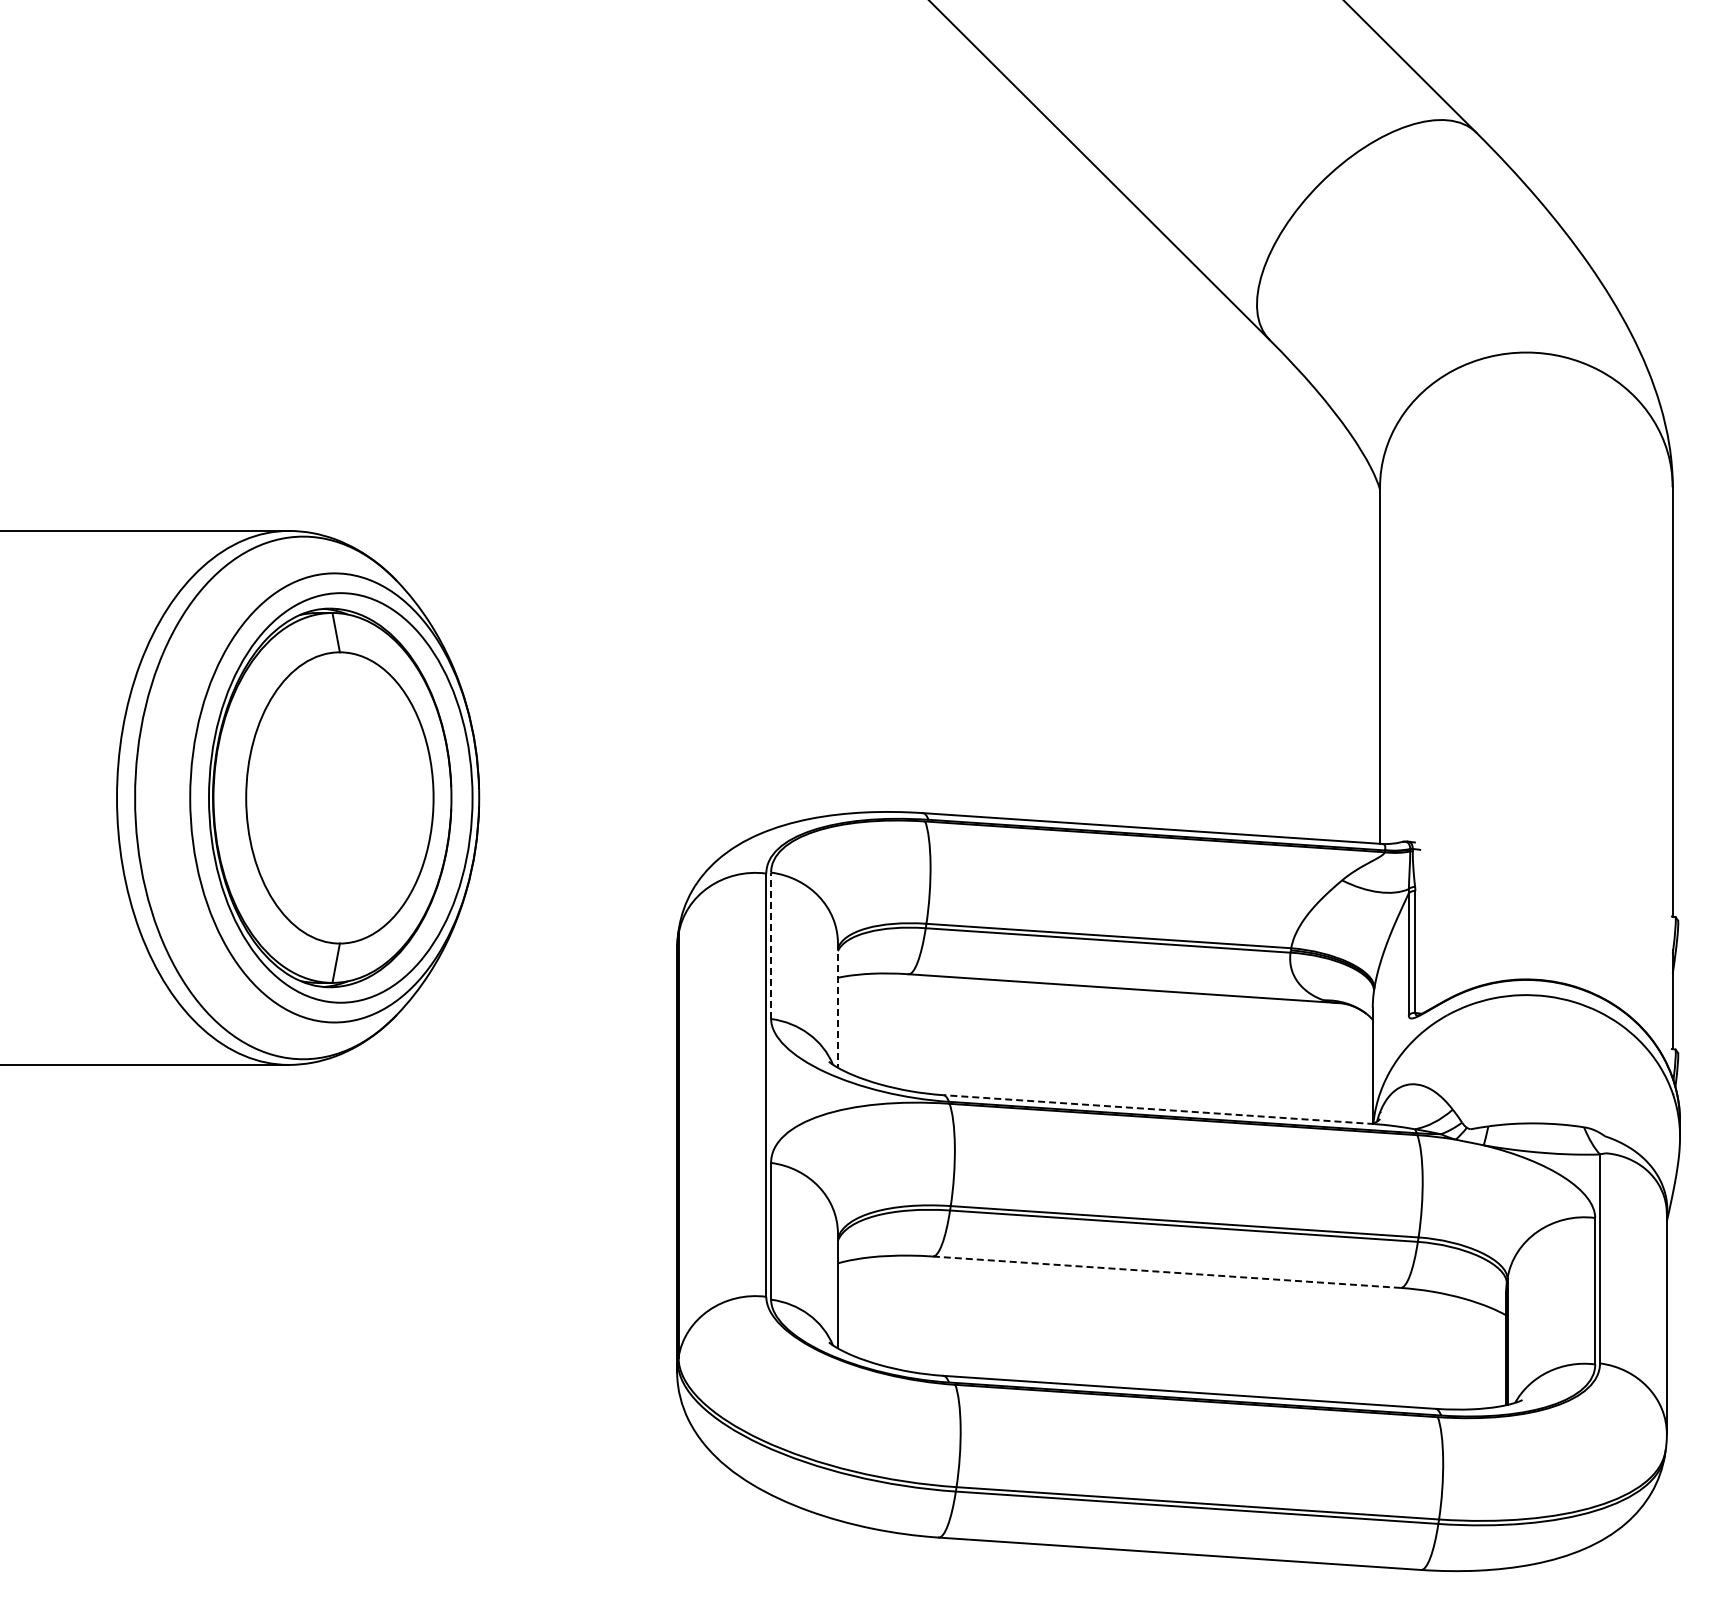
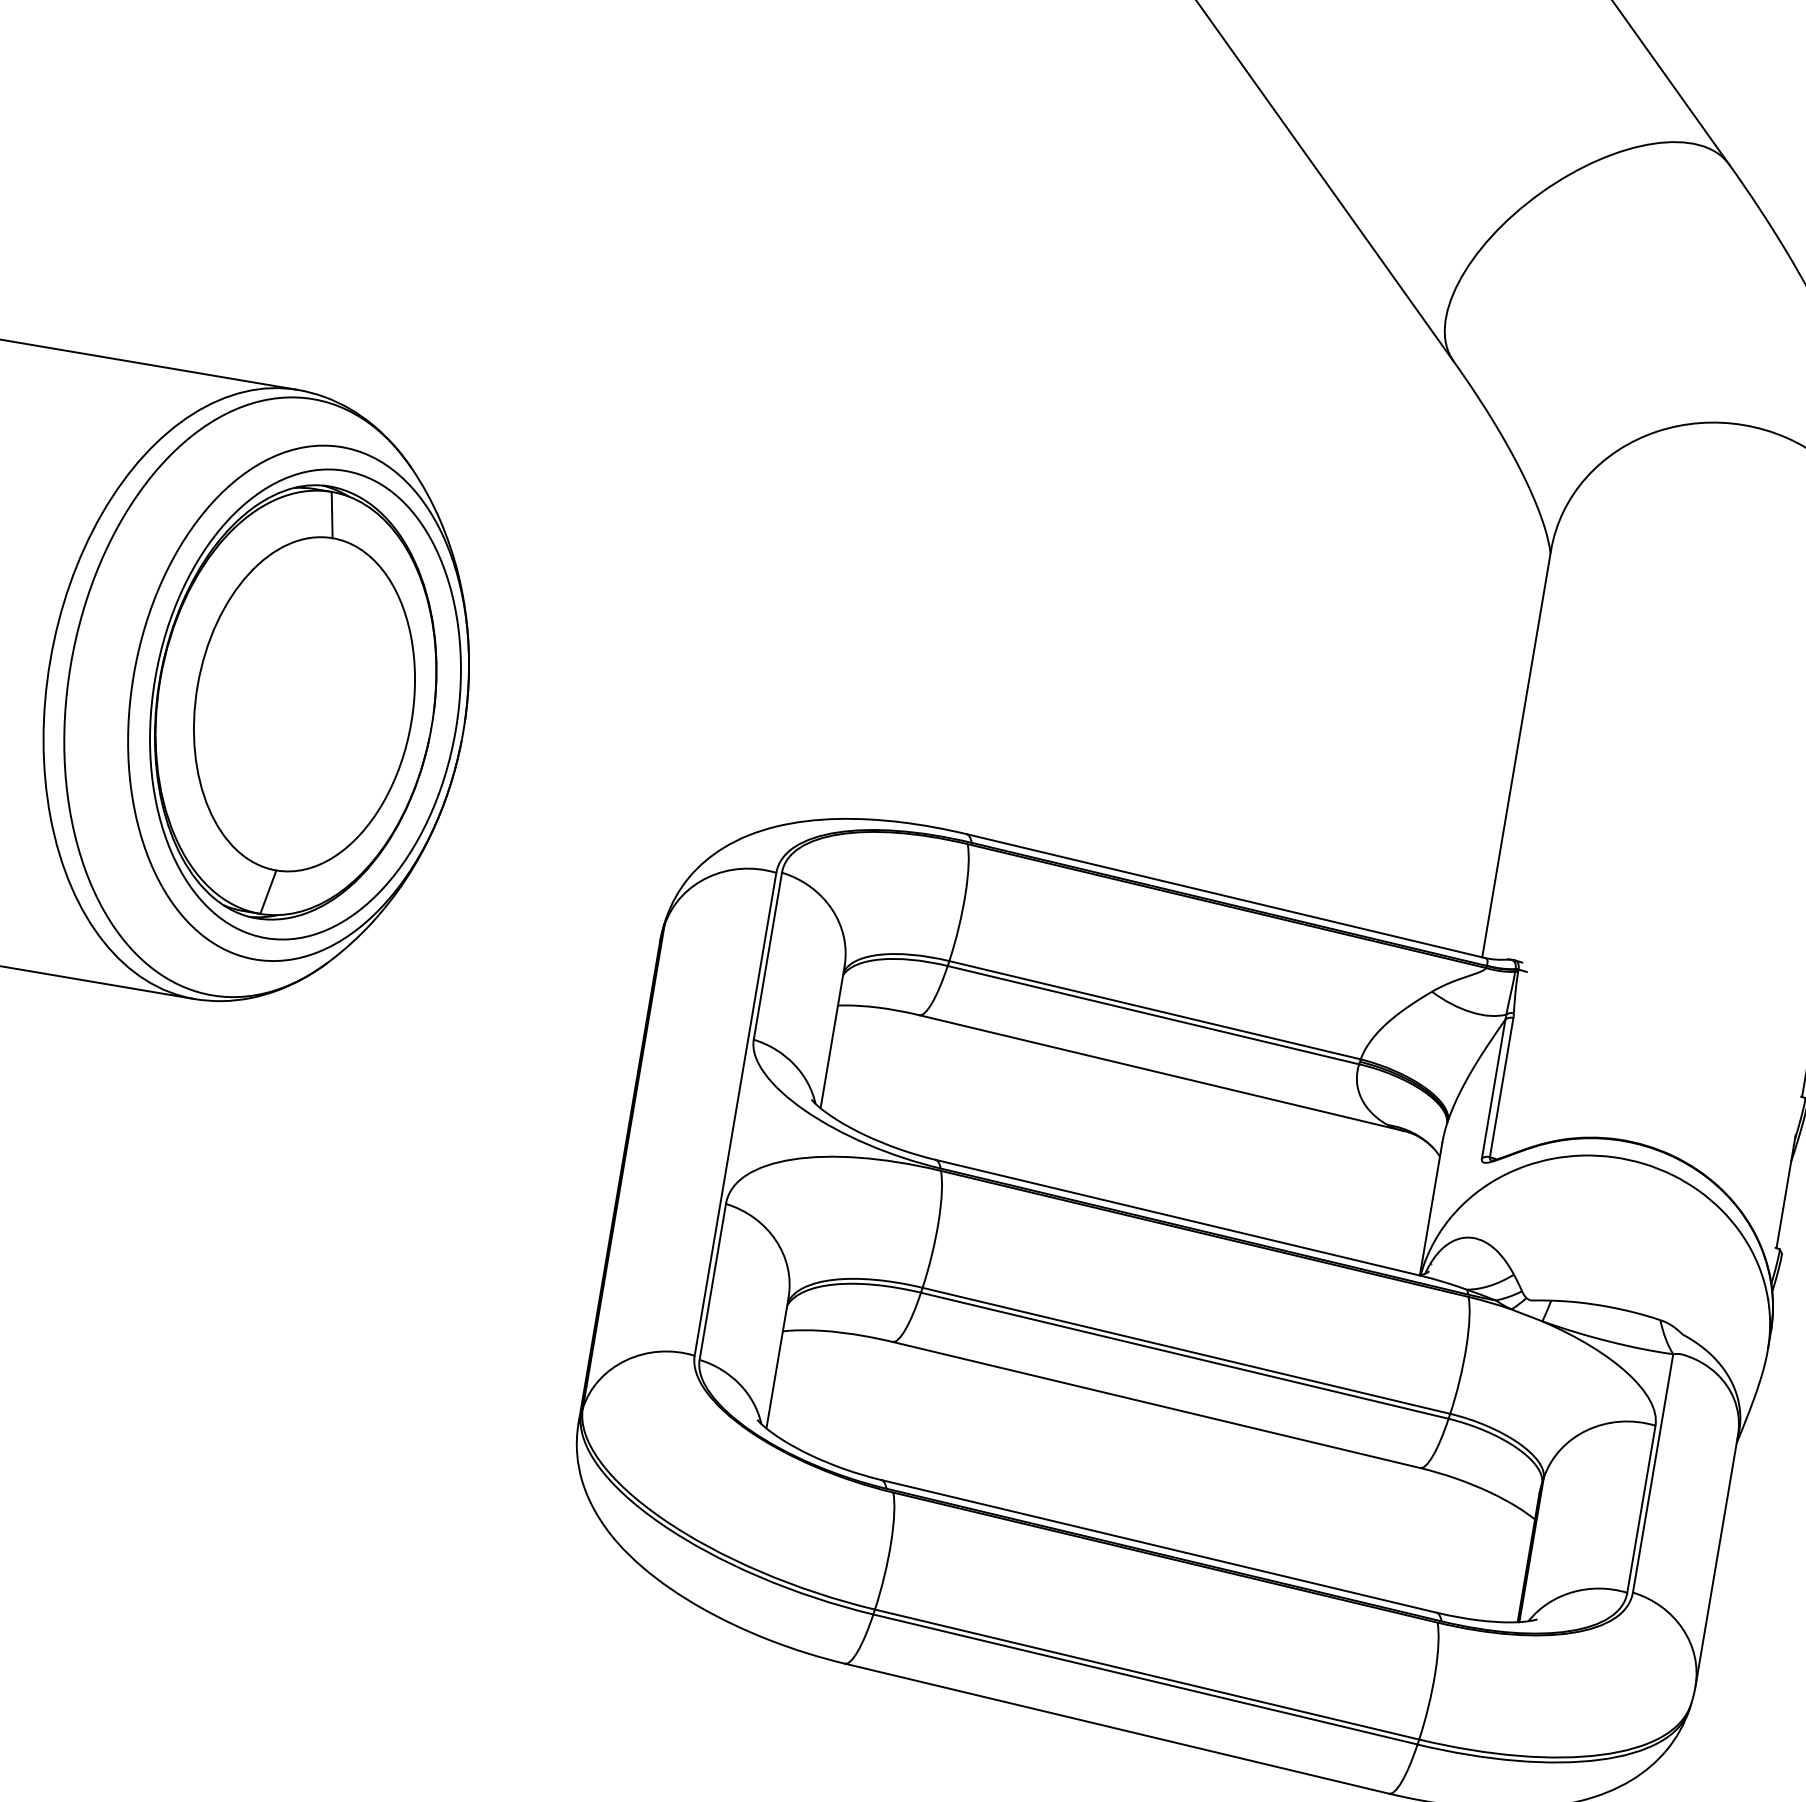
line: (771, 945) -> (768, 955), dashed -> solid
line: (837, 1006) -> (831, 1038), dashed -> solid
line: (1158, 1109) -> (1178, 1217), dashed -> solid
line: (1167, 1272) -> (1157, 1405), dashed -> solid

